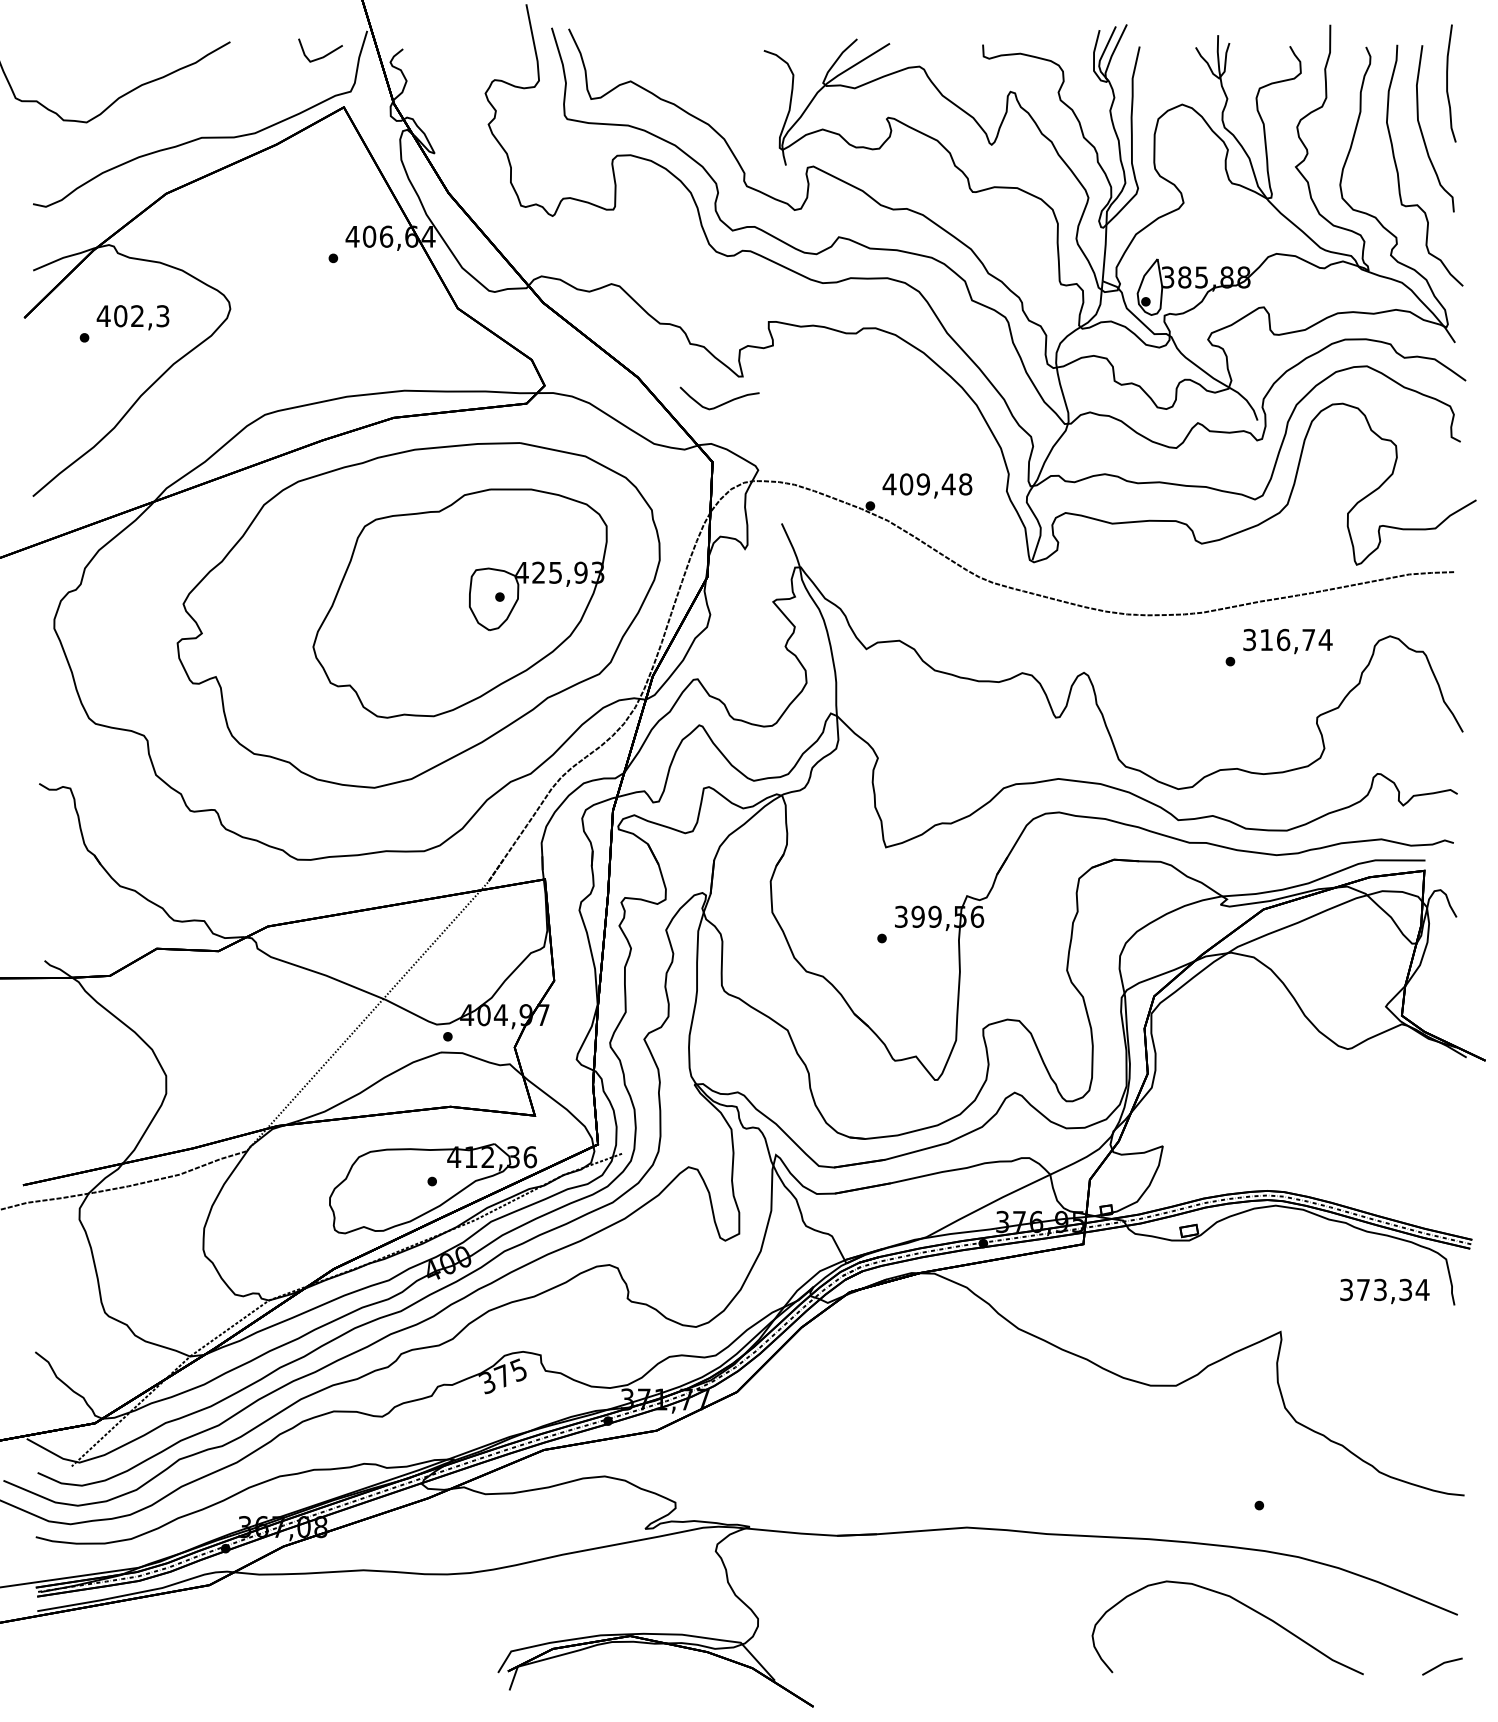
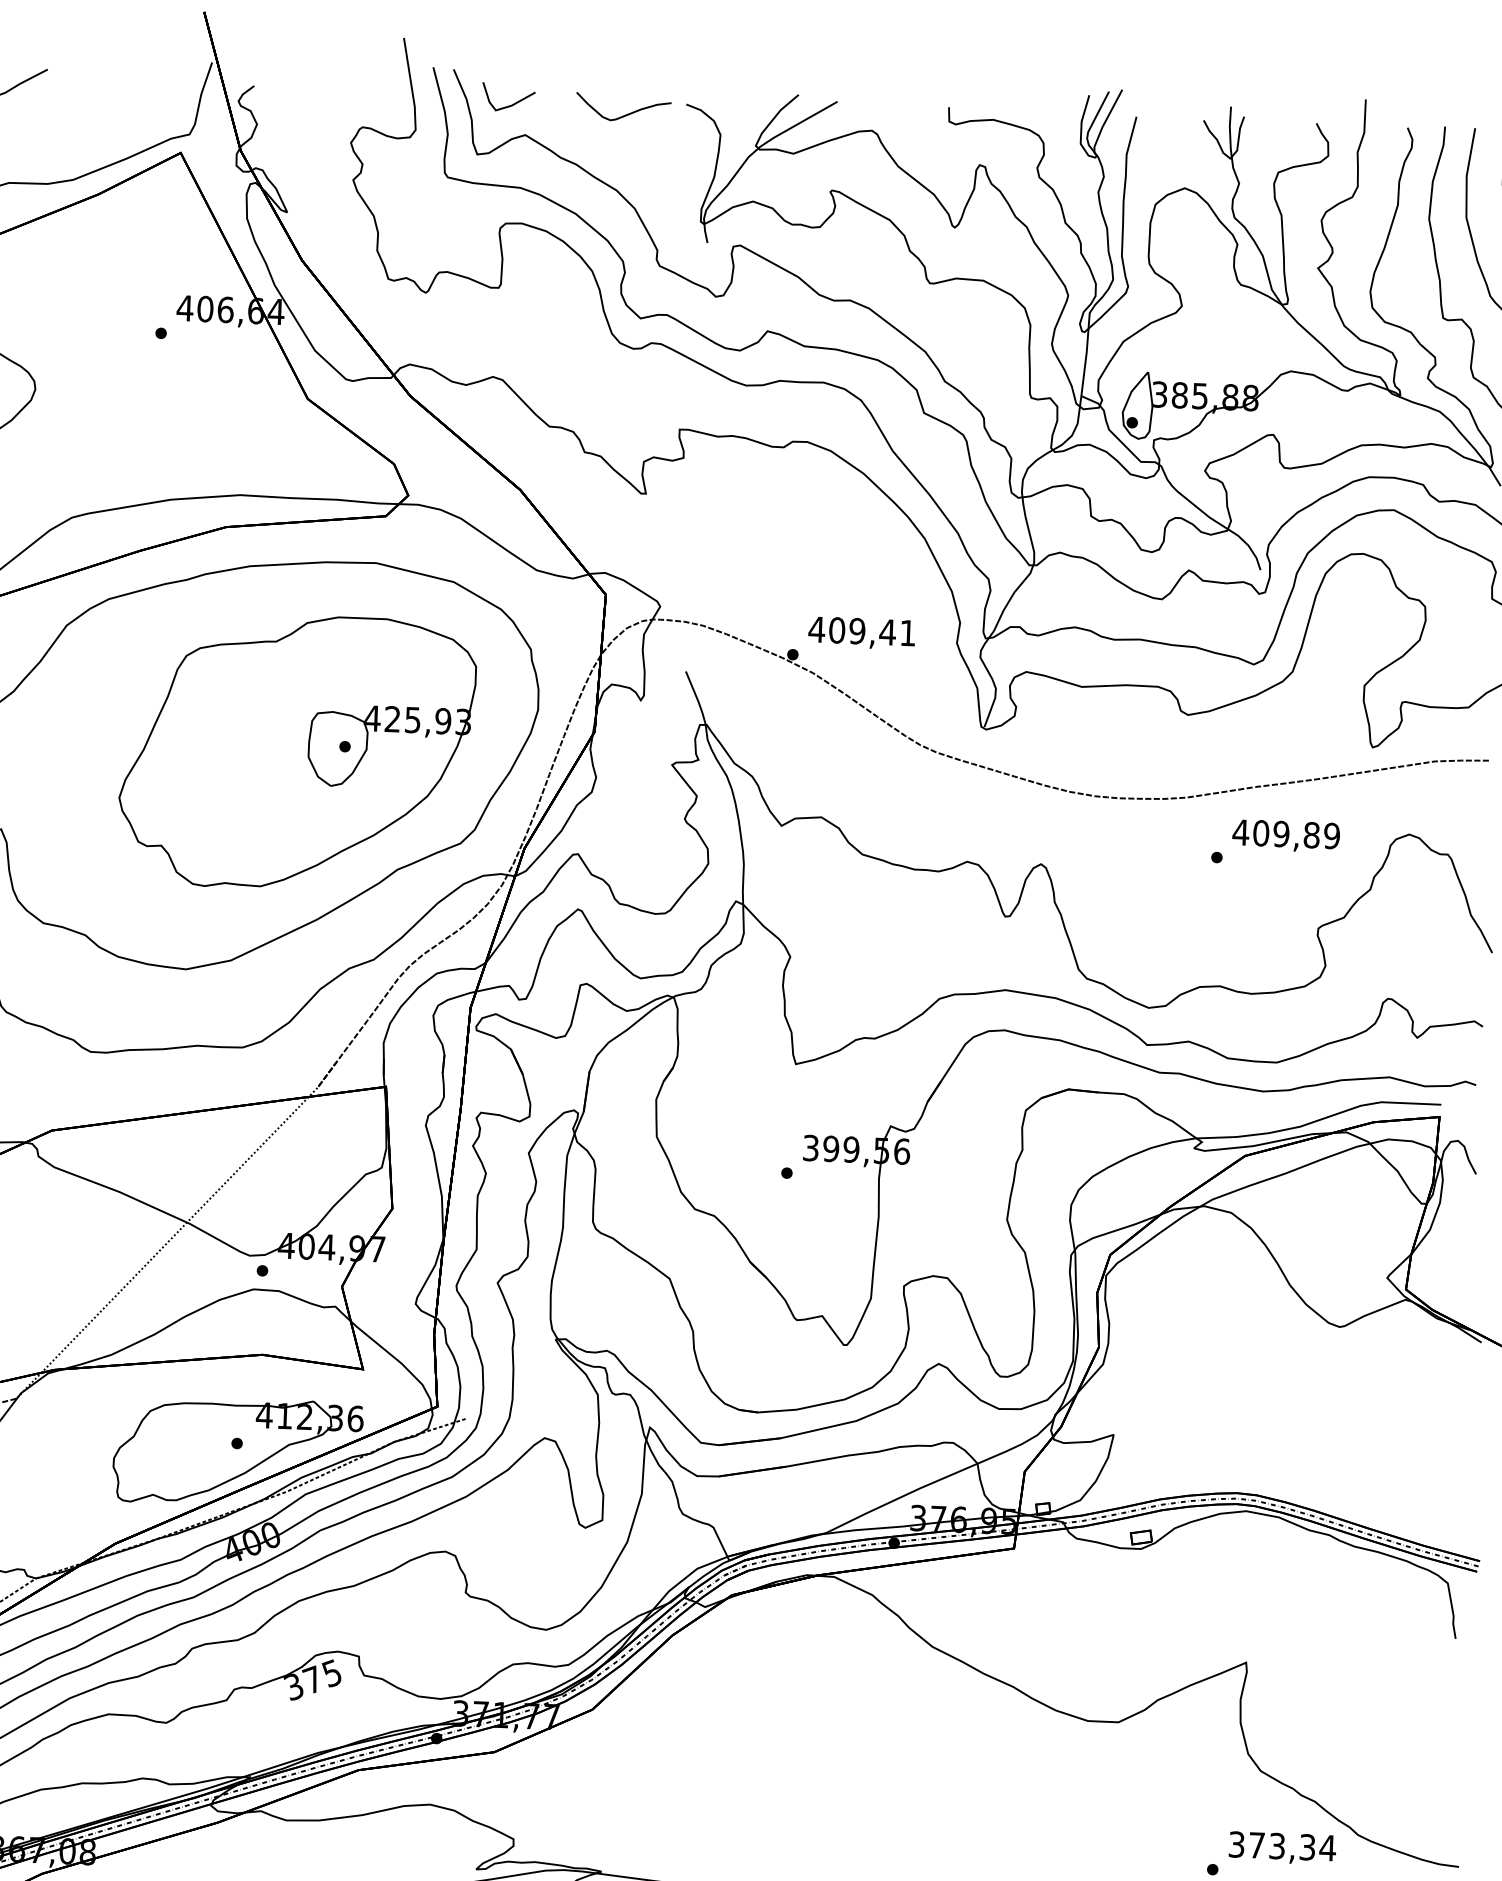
line: (322, 56) -> (510, 104), moved
curve: (722, 403) -> (626, 113), moved
text: (965, 484) -> (907, 633), 409,48 -> 409,41
text: (1287, 639) -> (1286, 833), 316,74 -> 409,89
text: (1384, 1291) -> (1282, 1848), moved

